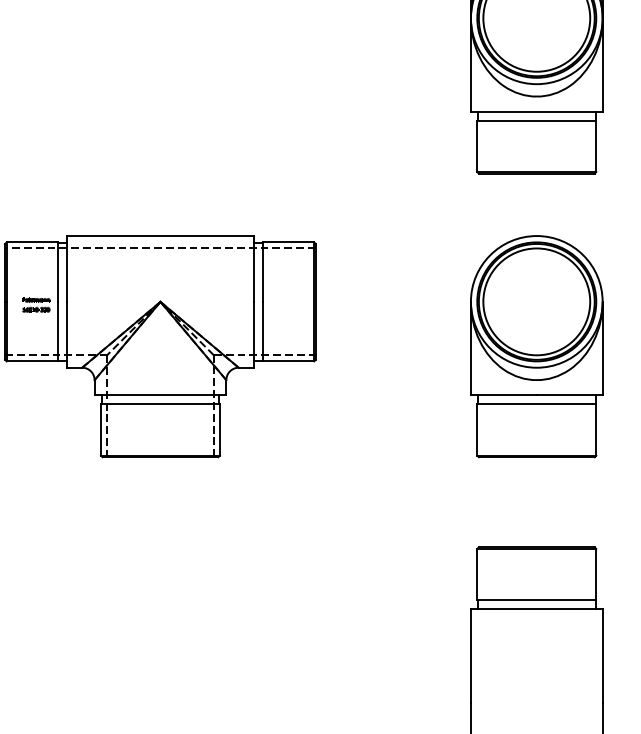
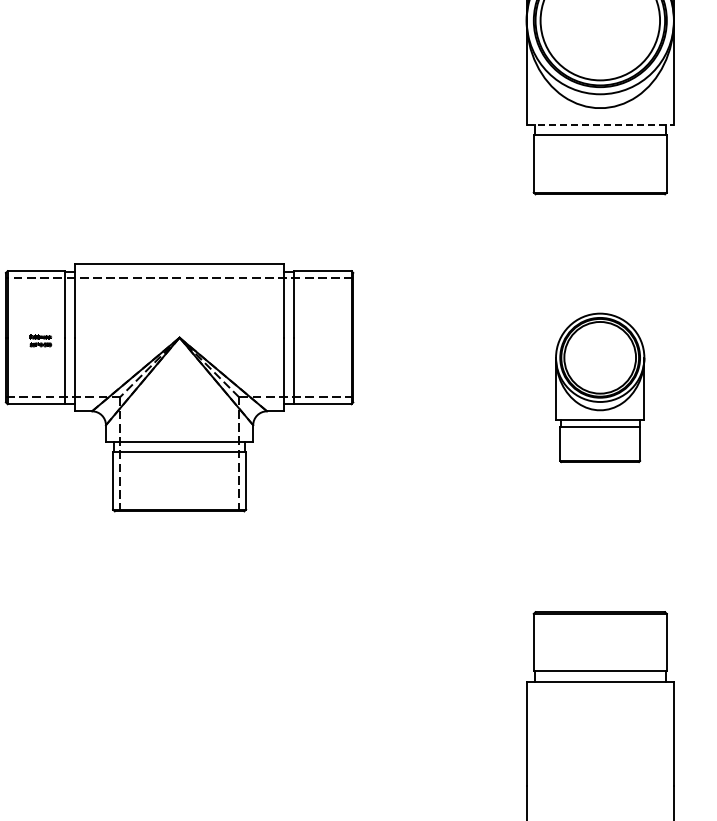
line: (536, 111) -> (600, 124), solid -> dashed
part: (36, 304) -> (40, 340), size x0.7
part: (536, 346) -> (599, 387), size x0.6

